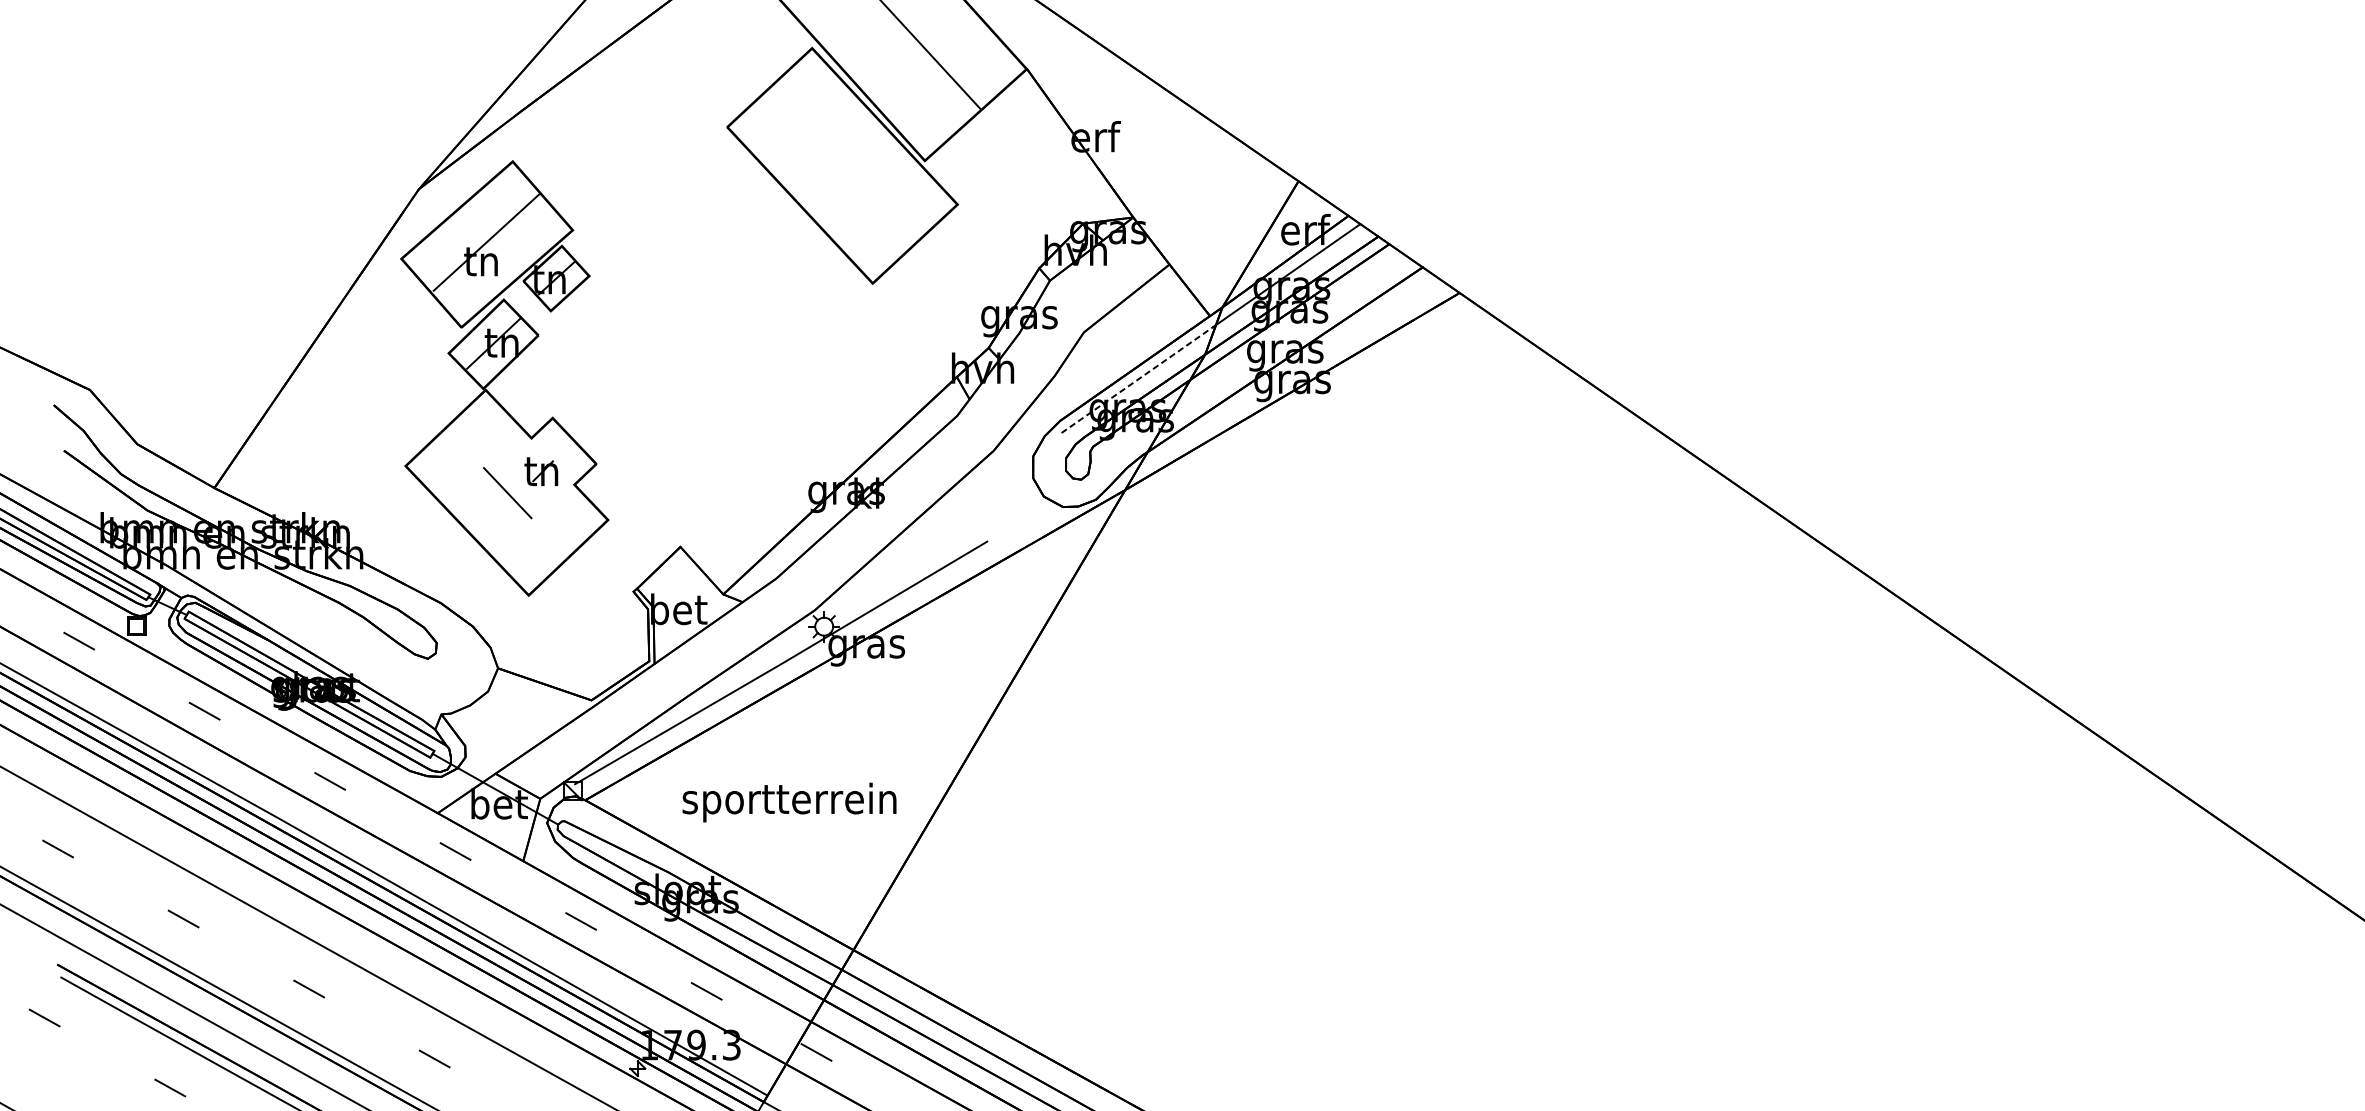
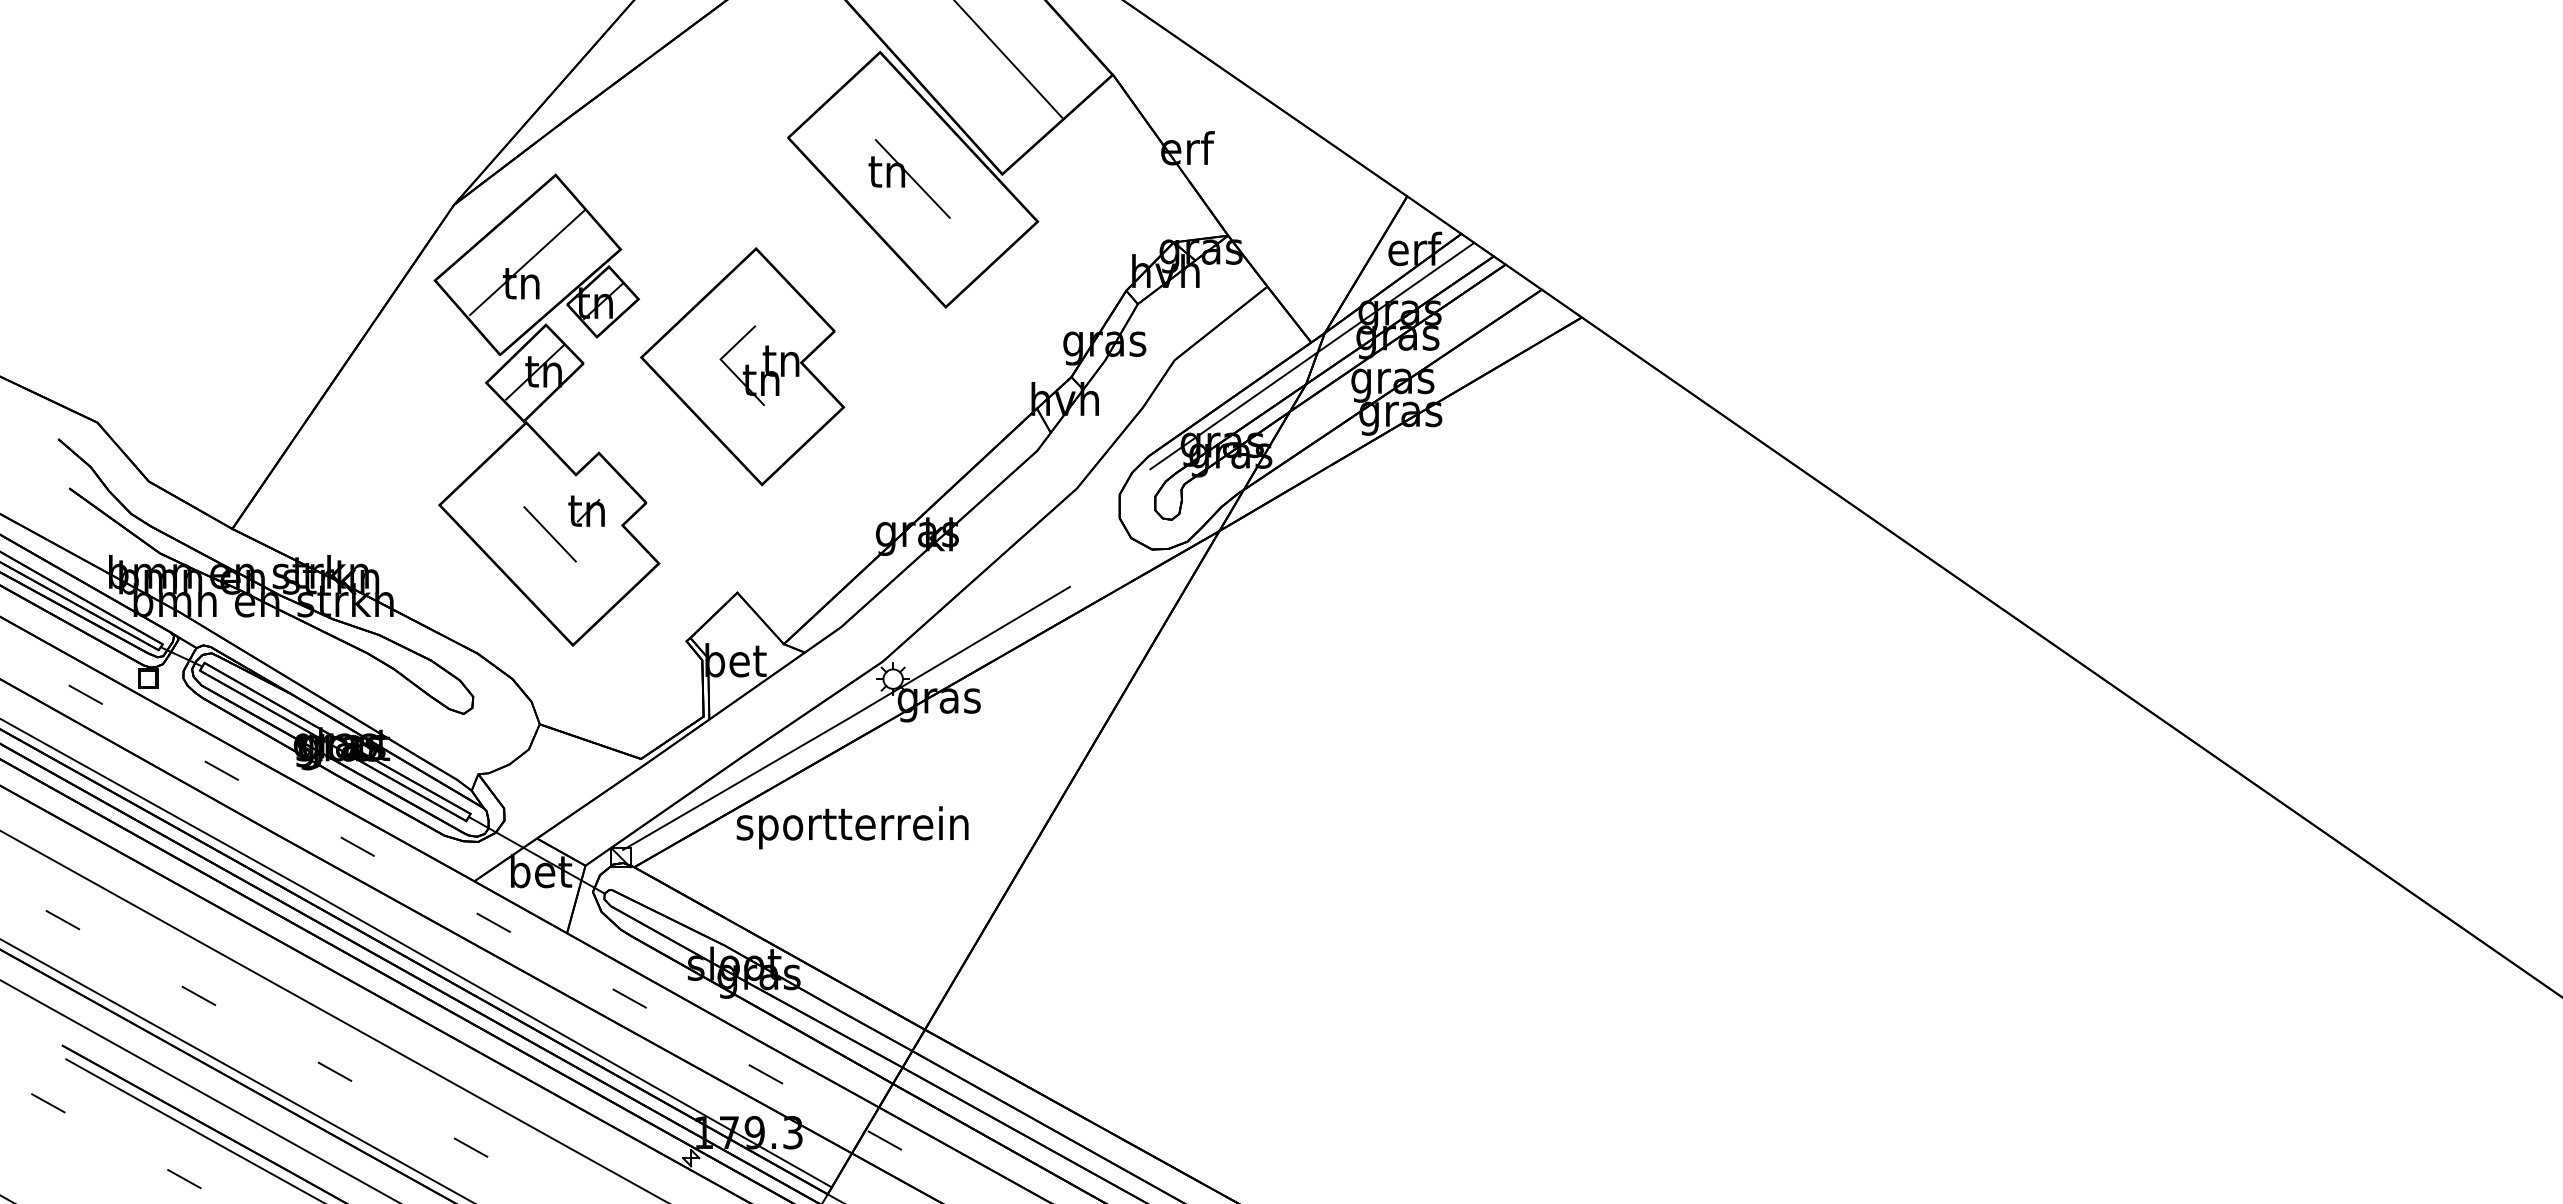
part: (839, 164) -> (909, 178), added
part: (685, 338) -> (742, 366), added
line: (1138, 379) -> (1233, 411), dashed -> solid
text: (789, 802) -> (852, 827), moved

